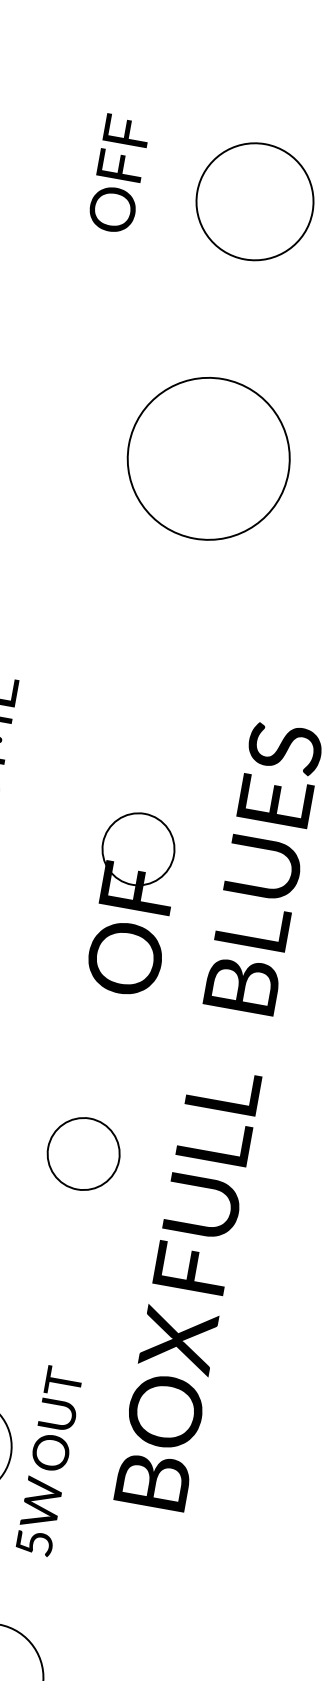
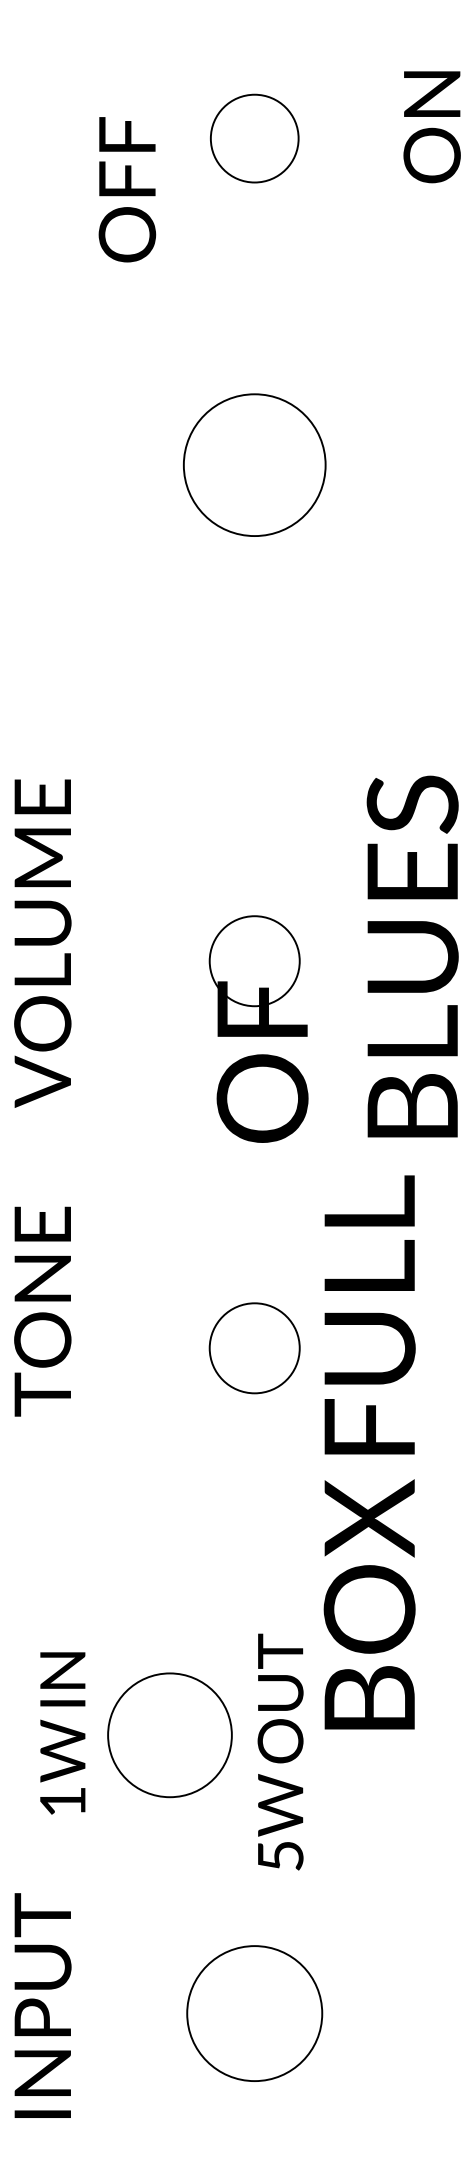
text: (119, 174) -> (127, 189), moved
circle: (254, 201) -> (254, 138), size x0.6
circle: (208, 458) -> (254, 464), size x0.7
text: (187, 1288) -> (369, 1452), moved
text: (49, 1460) -> (280, 1751), moved

